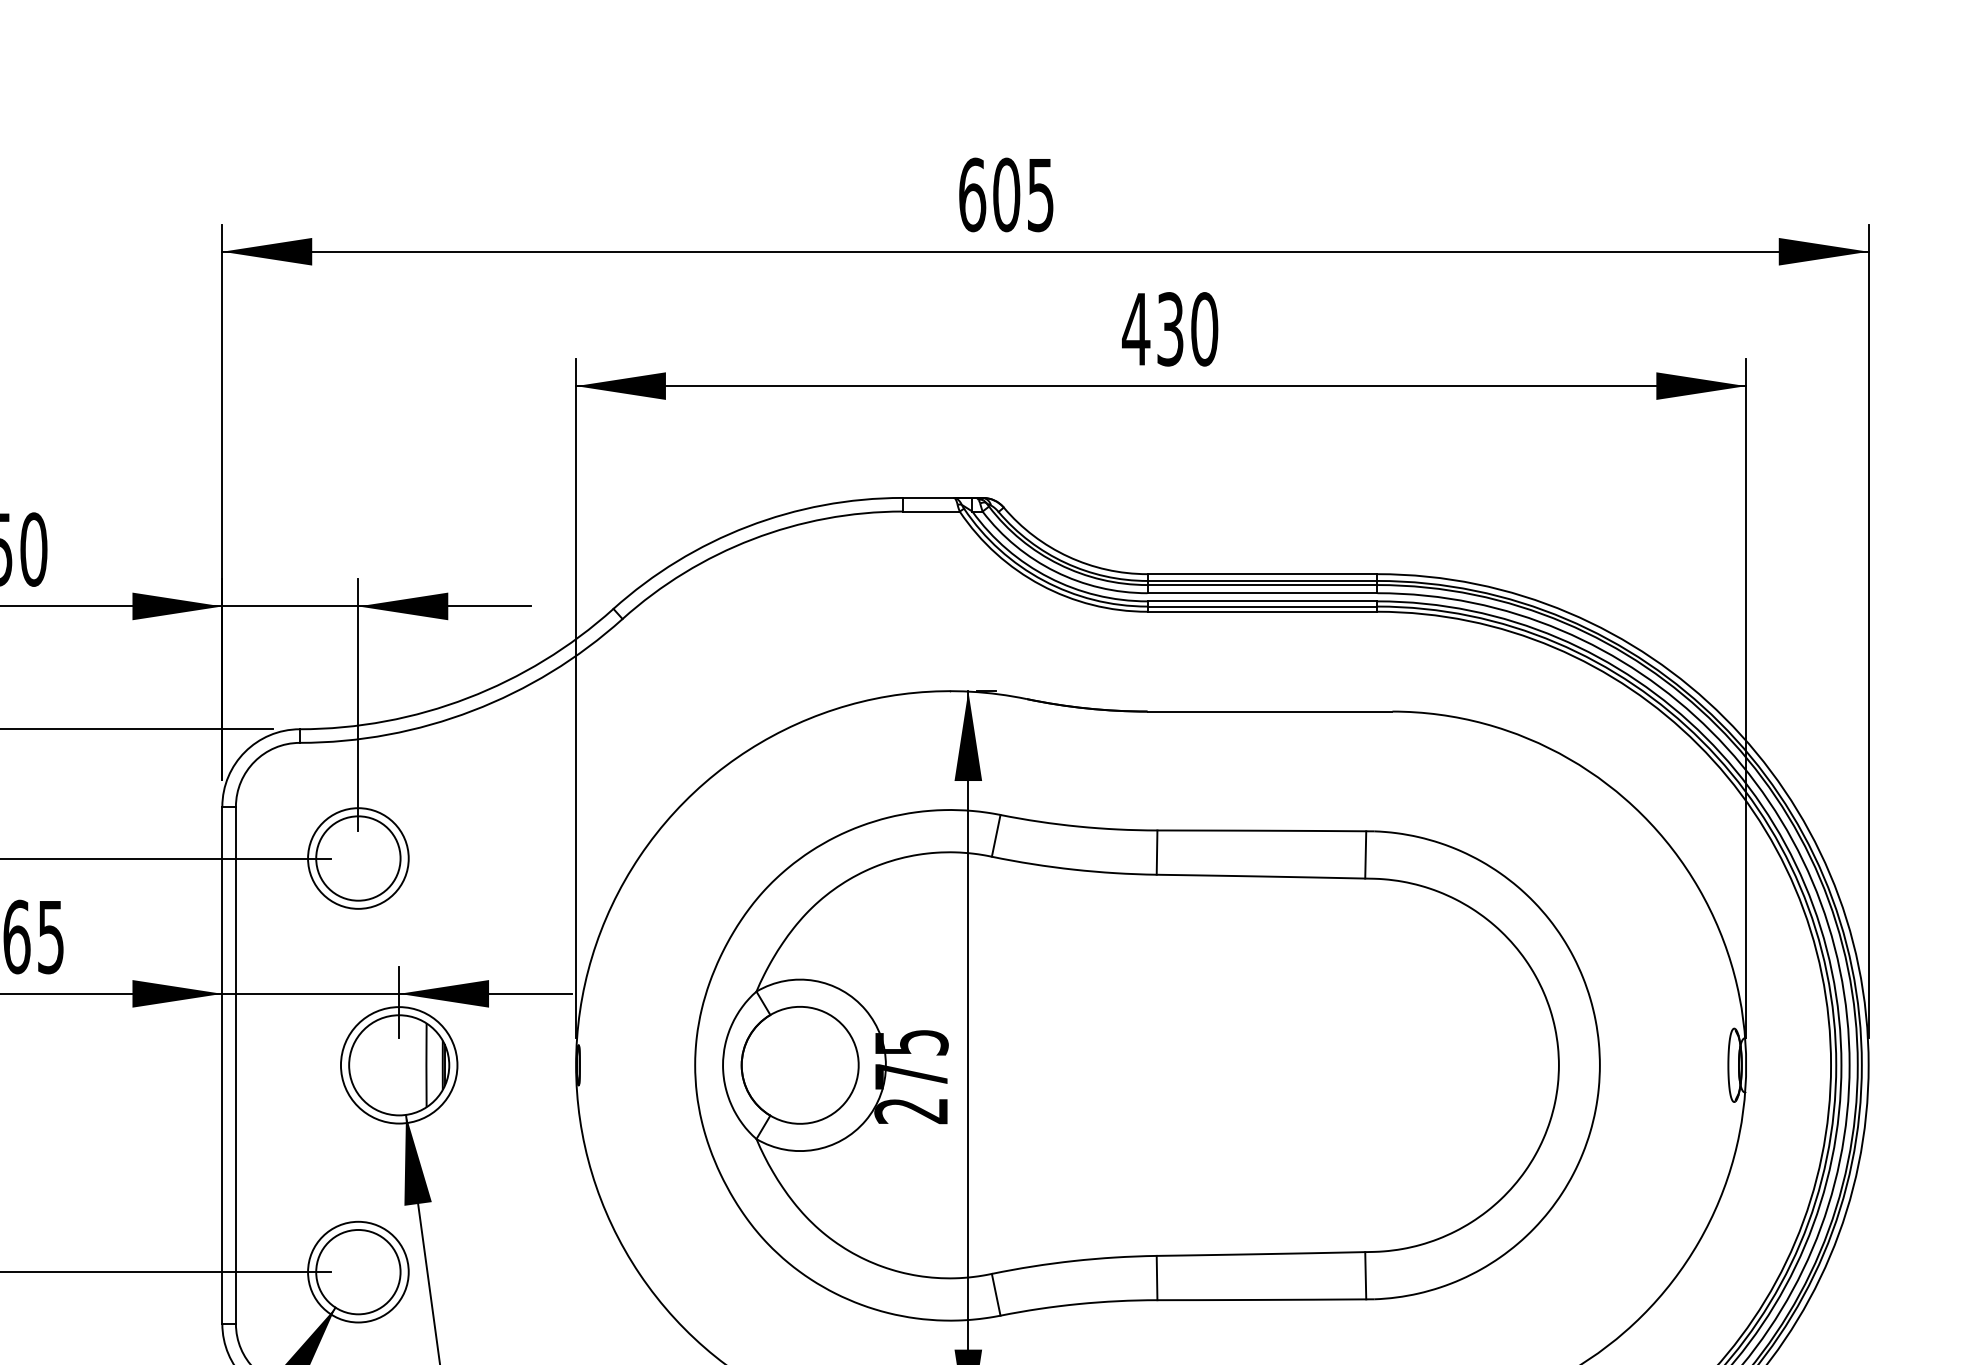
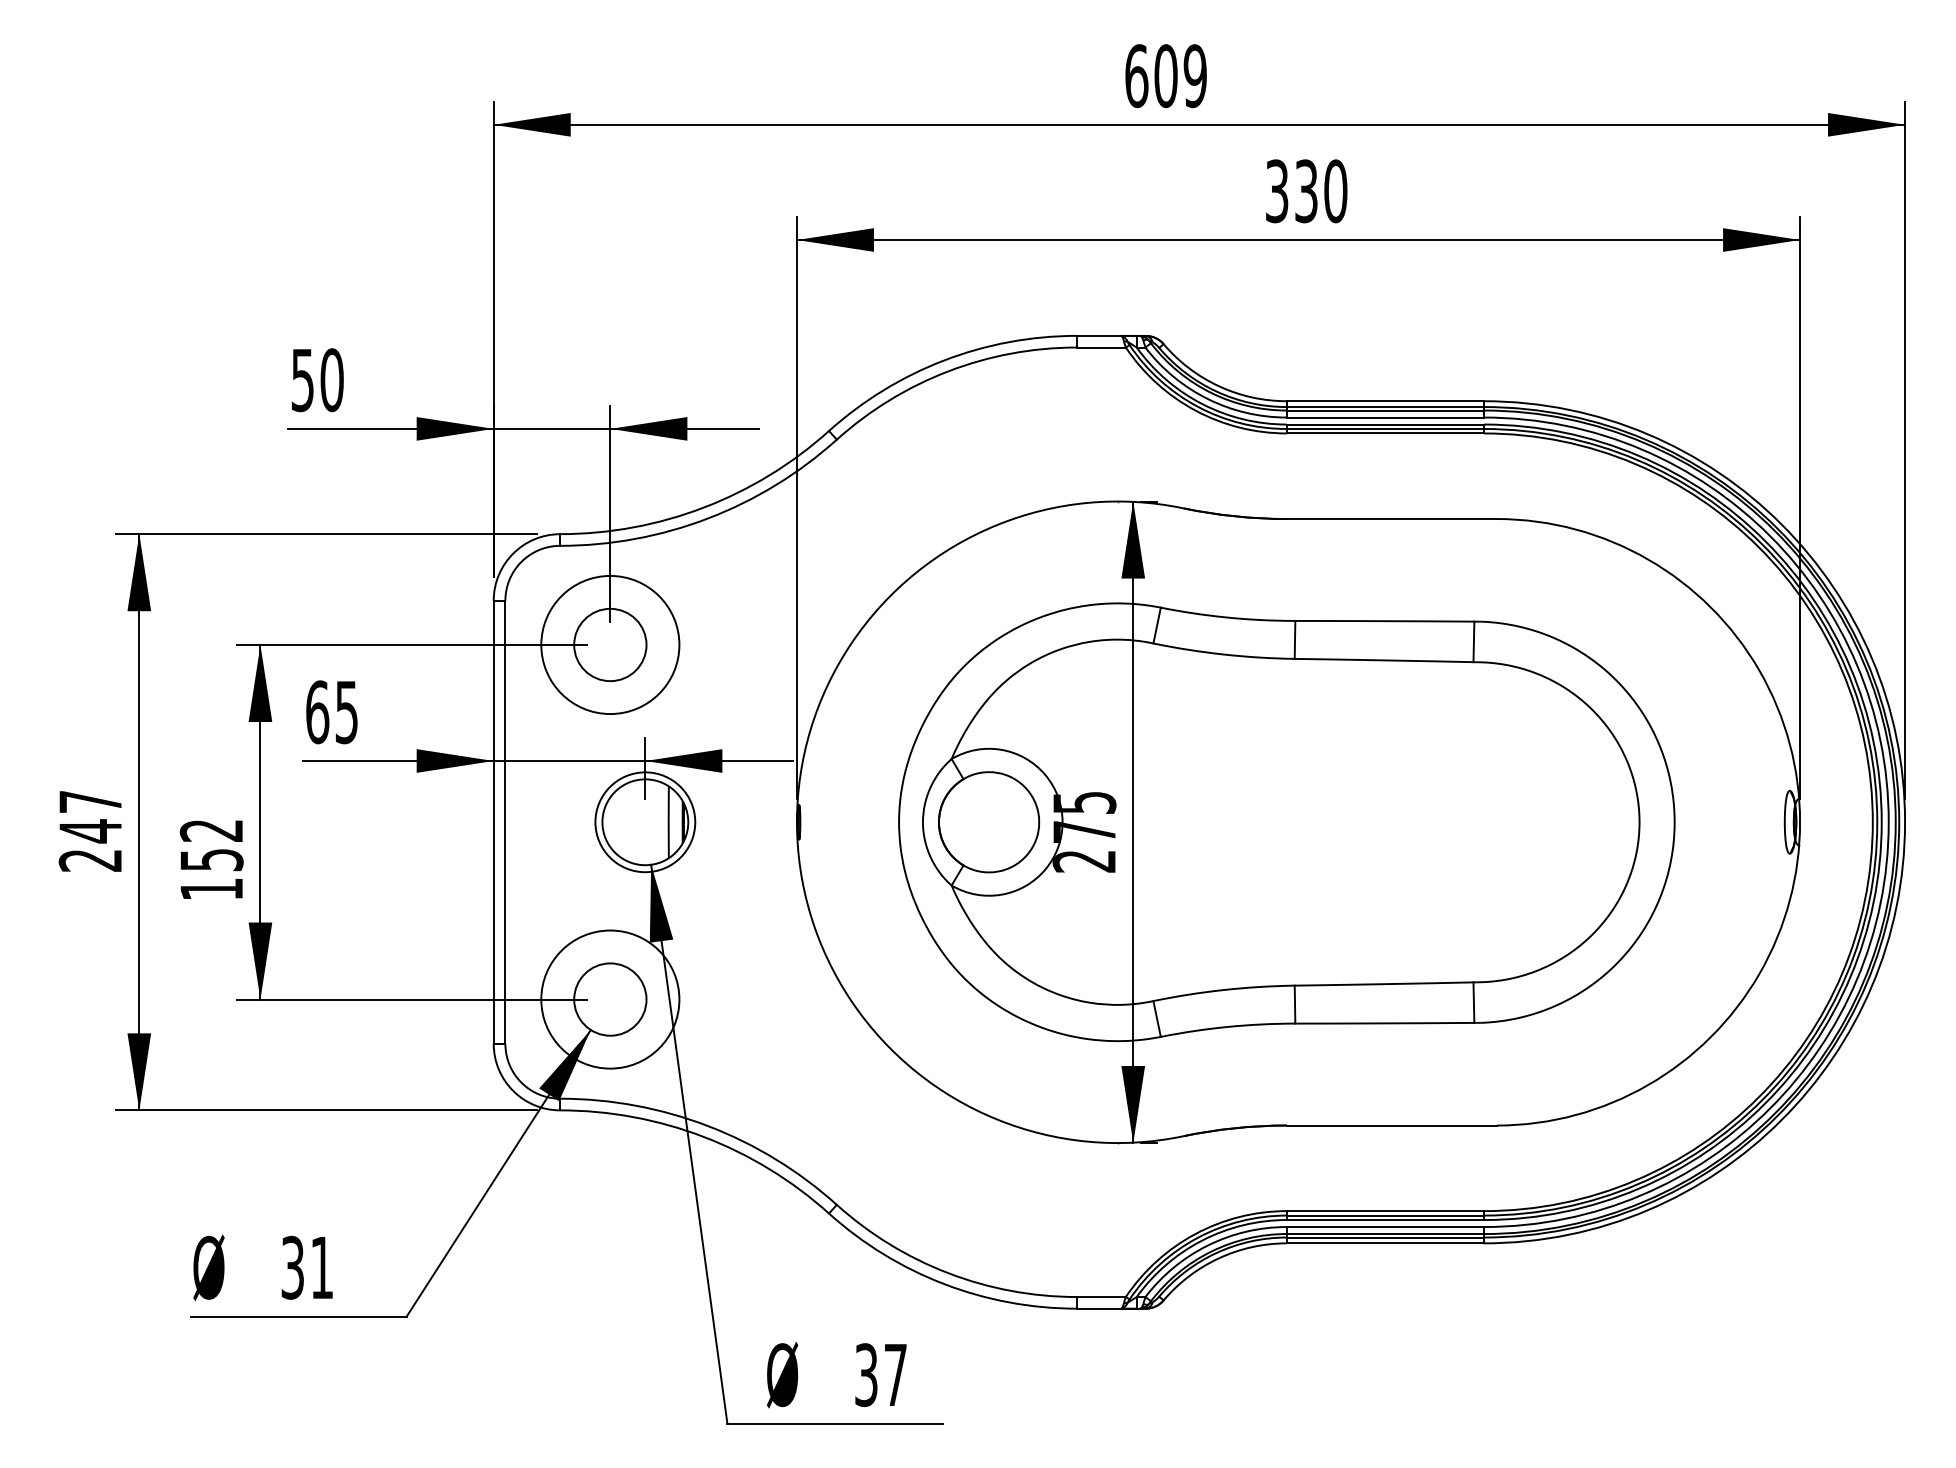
text: (1039, 194) -> (1194, 75), 605 -> 609
text: (1135, 329) -> (1276, 191), 430 -> 330
circle: (358, 857) -> (610, 644), size x1.6
circle: (358, 1272) -> (610, 999), size x1.6

